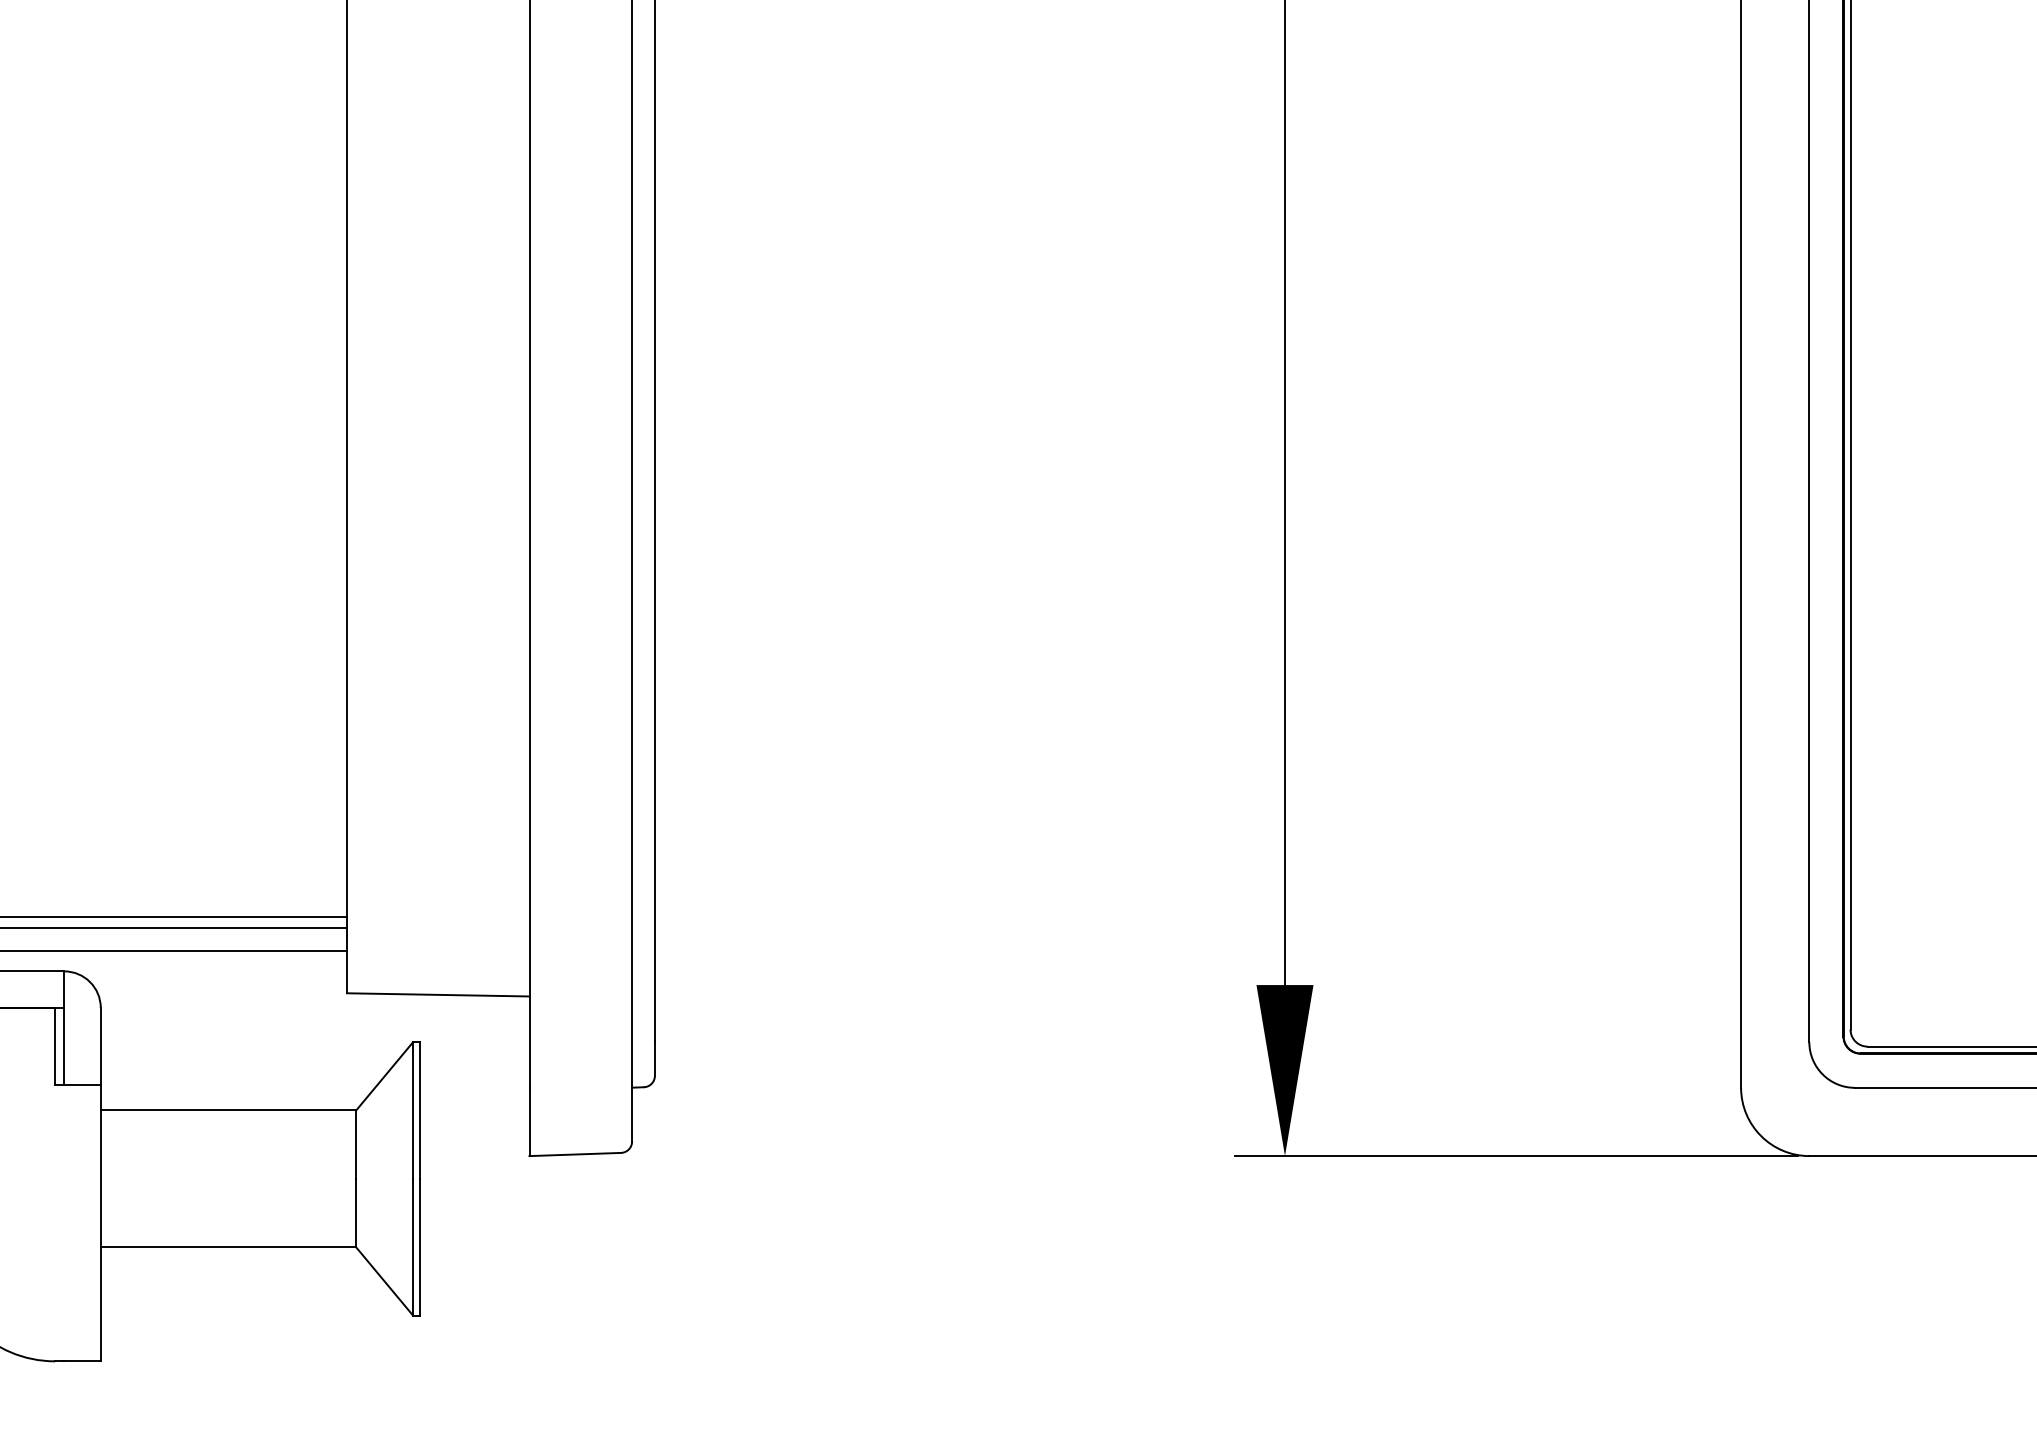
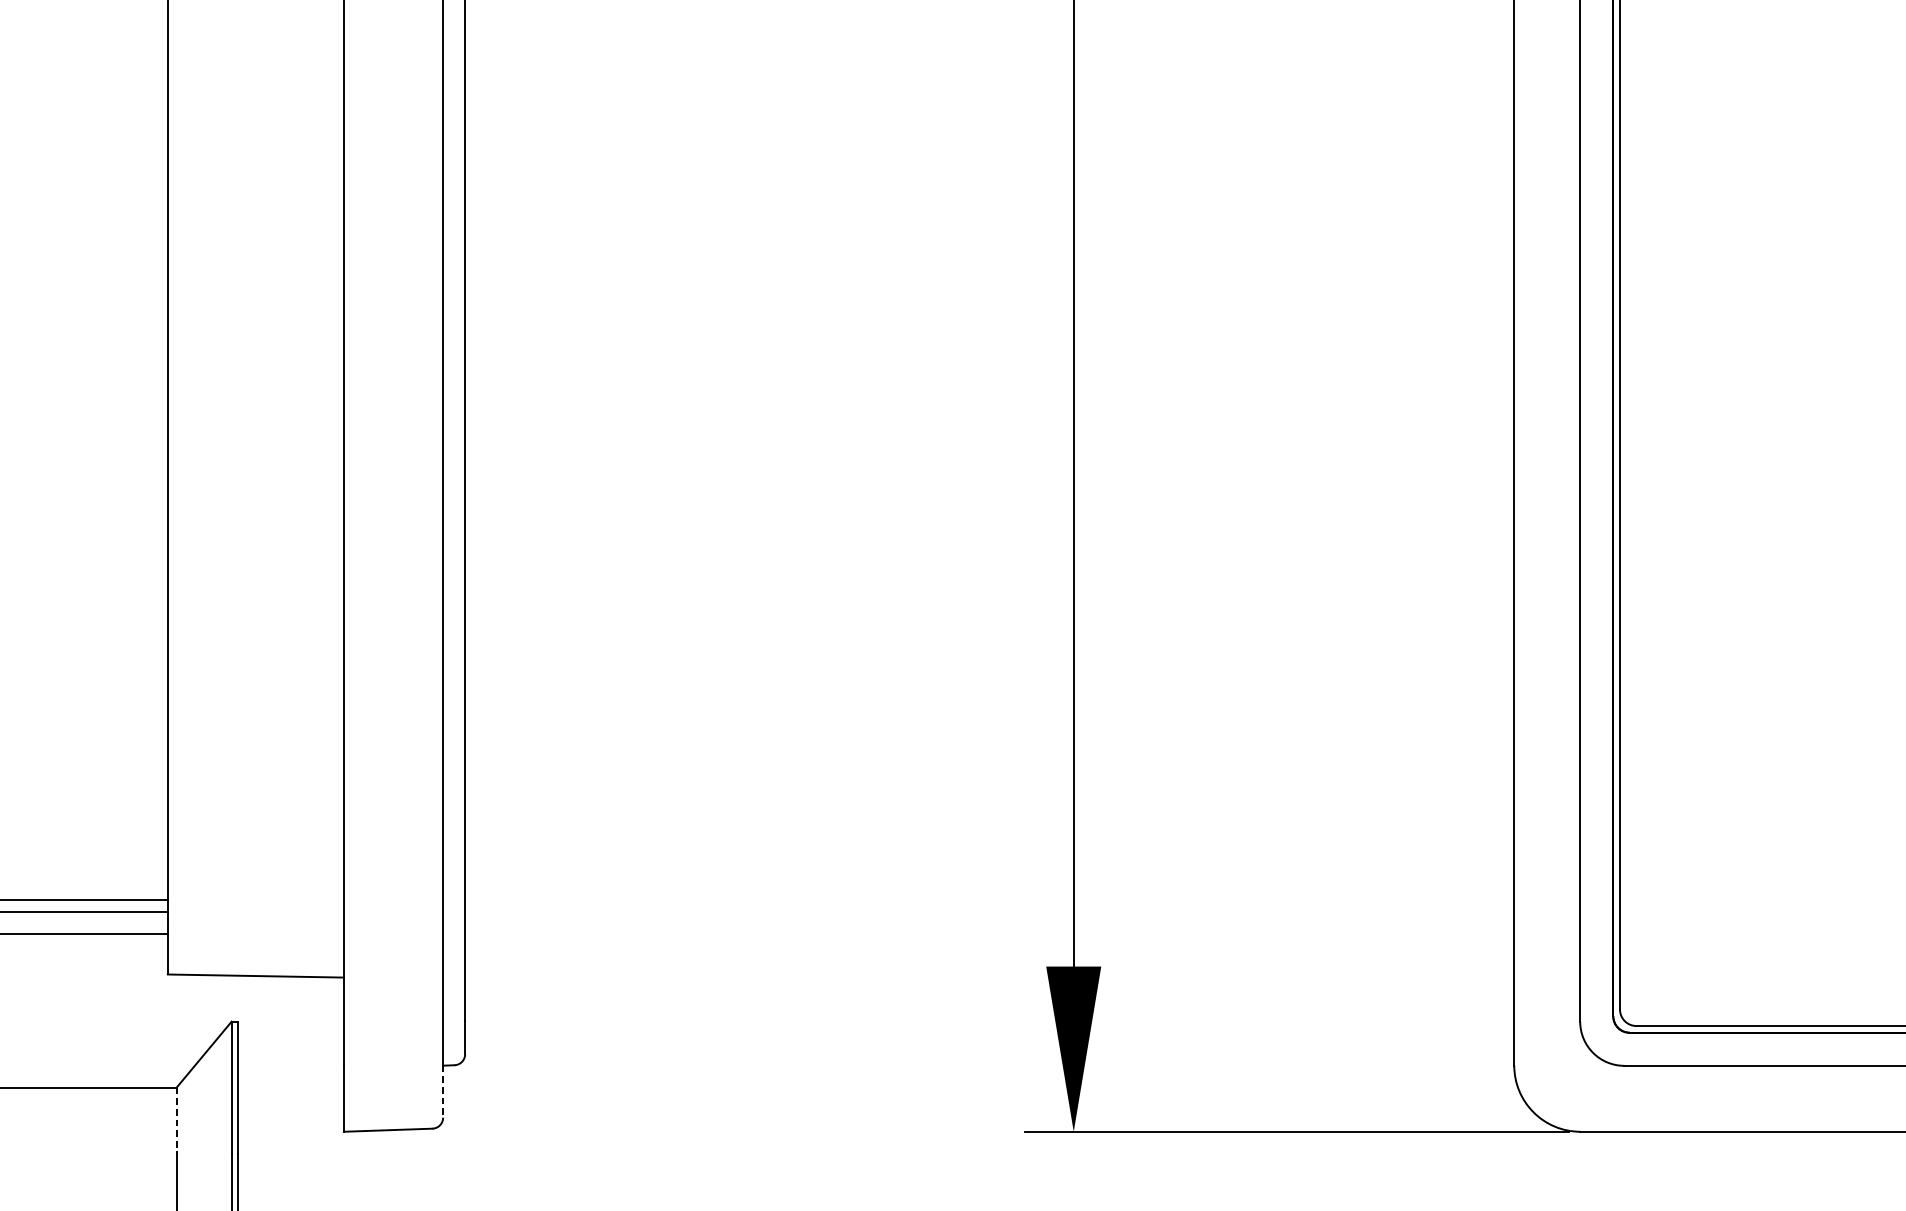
line: (632, 1114) -> (443, 1091), solid -> dashed
line: (356, 1145) -> (176, 1121), solid -> dashed

